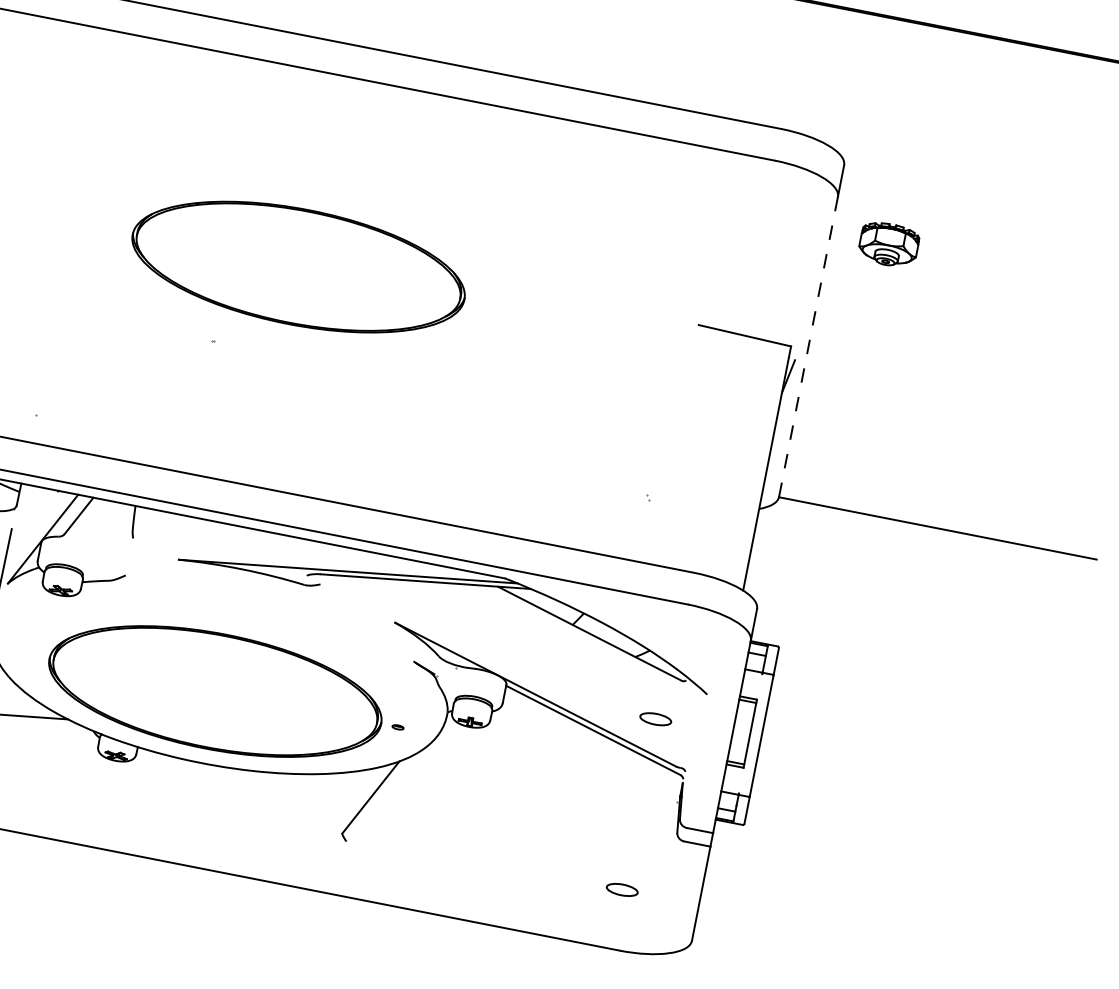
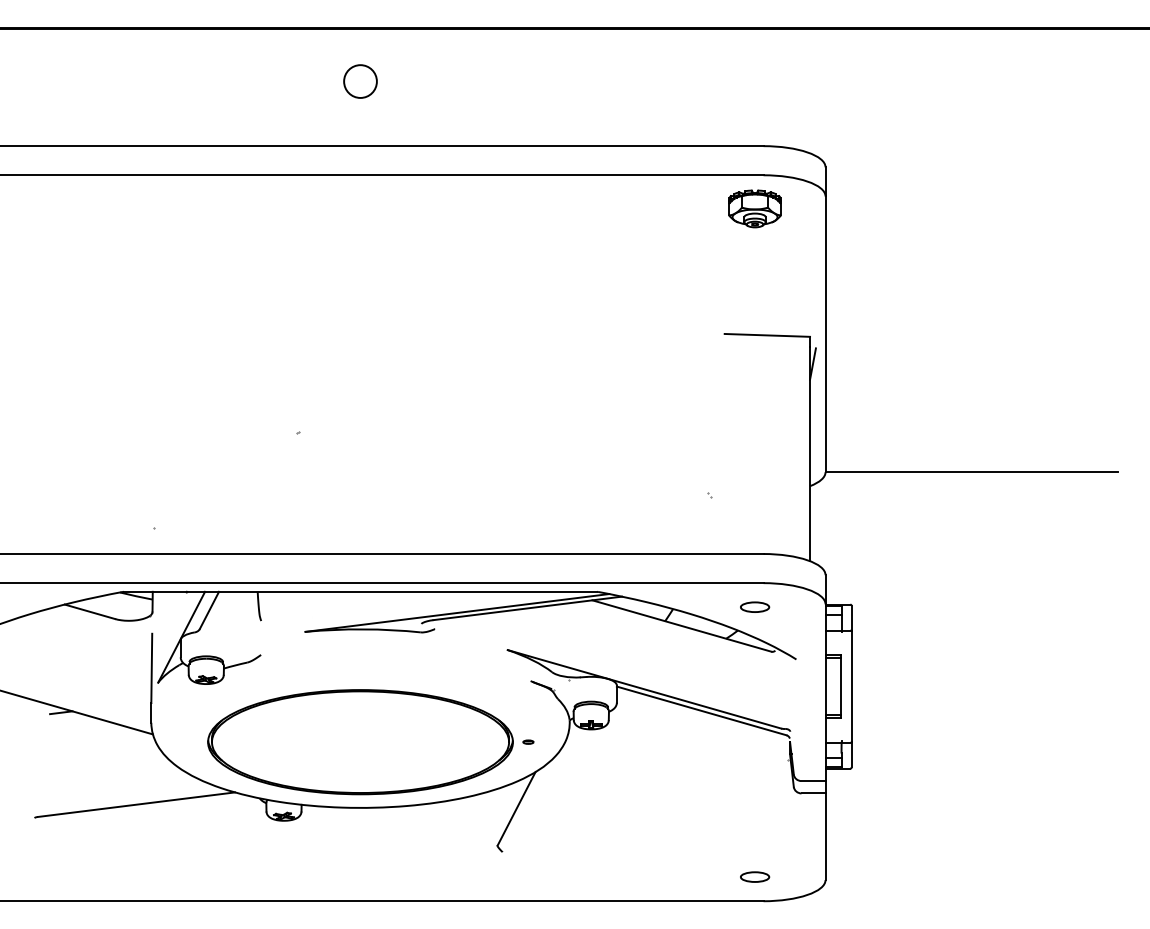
part: (888, 244) -> (754, 208), moved
part: (298, 267) -> (360, 352), removed
line: (808, 347) -> (825, 334), dashed -> solid
part: (656, 718) -> (755, 606), moved
part: (622, 889) -> (755, 876), moved

